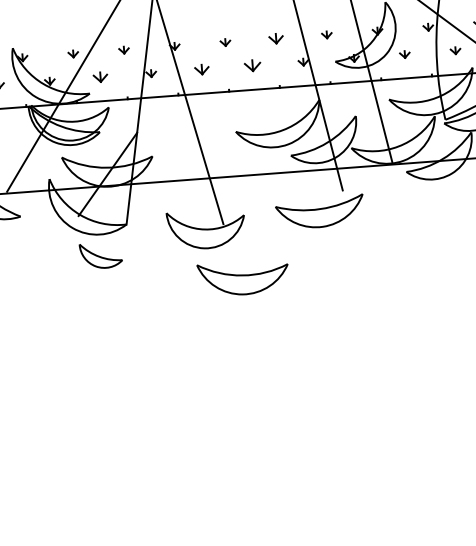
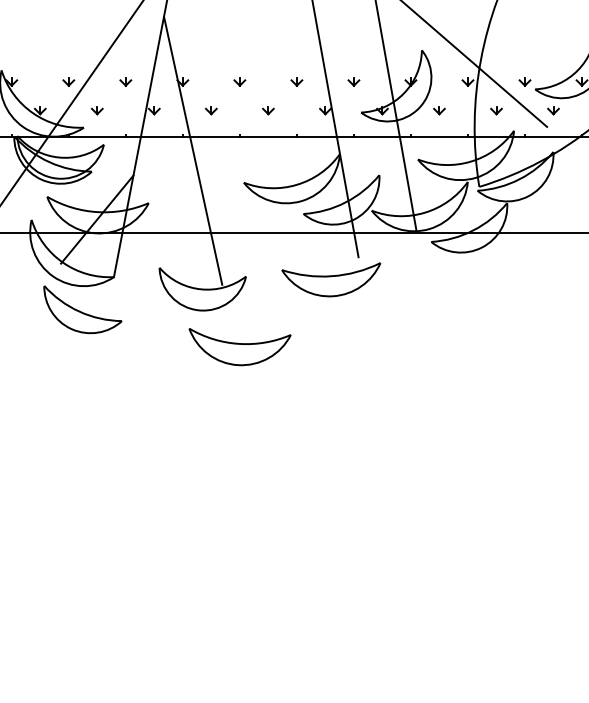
part: (275, 38) -> (296, 81), size x0.71
part: (252, 65) -> (268, 110), size x0.62
part: (202, 69) -> (211, 110), size x0.71
part: (100, 77) -> (97, 110), size x0.71
part: (100, 255) -> (82, 309), size x1.67

